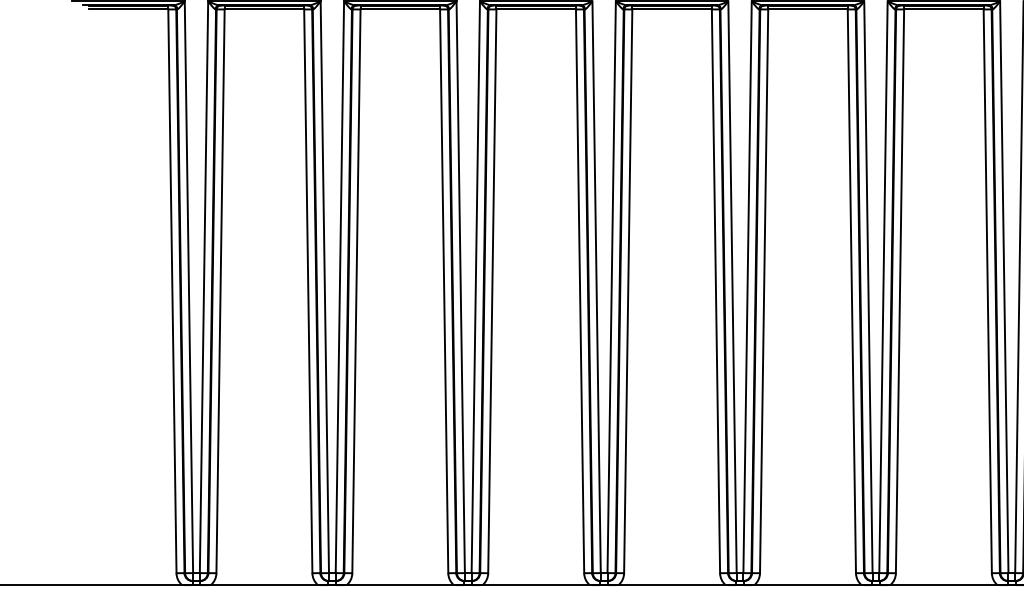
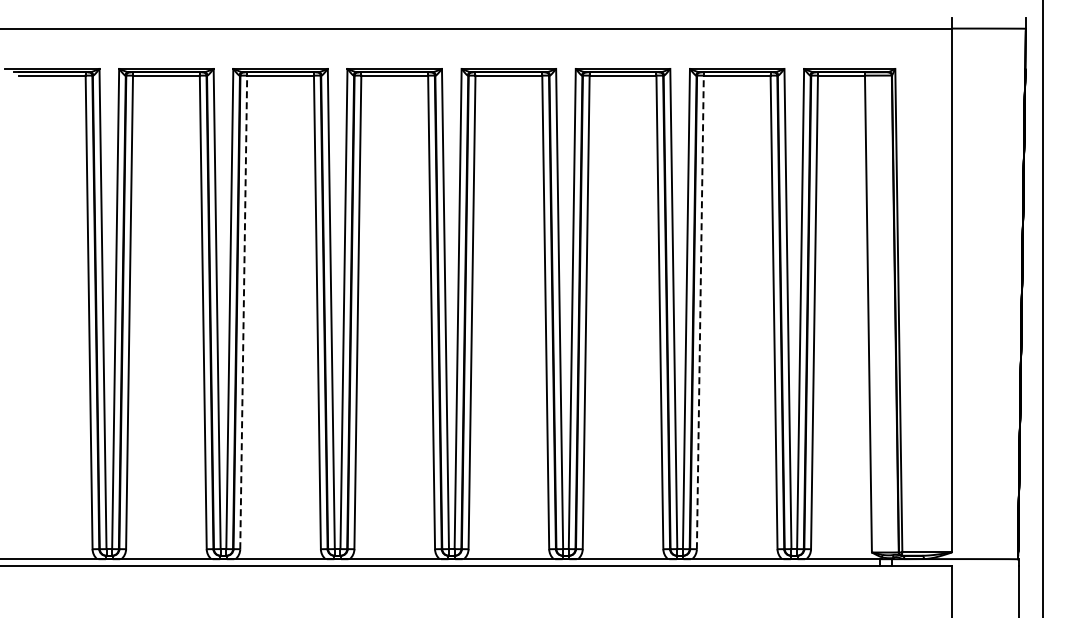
line: (356, 291) -> (243, 312), solid -> dashed
line: (900, 291) -> (700, 312), solid -> dashed

